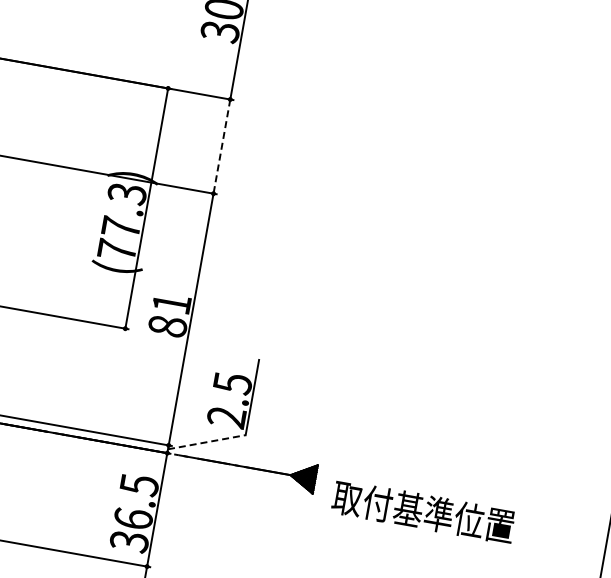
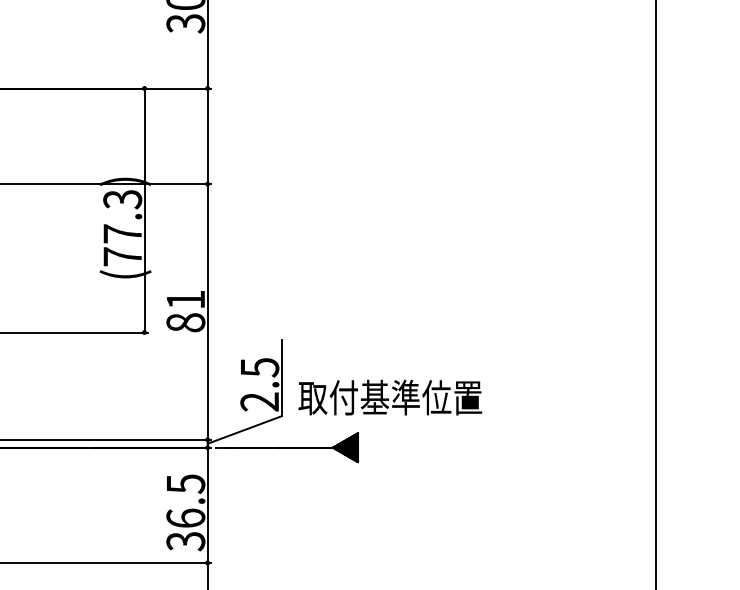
line: (221, 146) -> (207, 136), dashed -> solid
line: (207, 441) -> (245, 429), dashed -> solid
text: (423, 511) -> (390, 397), moved

